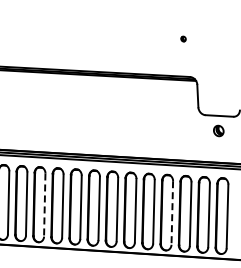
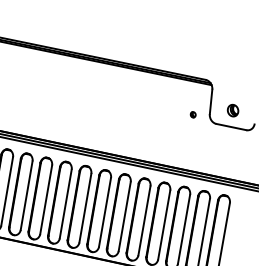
part: (183, 38) -> (193, 114), moved
part: (218, 130) -> (232, 110), moved
line: (44, 205) -> (26, 196), dashed -> solid
line: (172, 213) -> (164, 225), dashed -> solid

